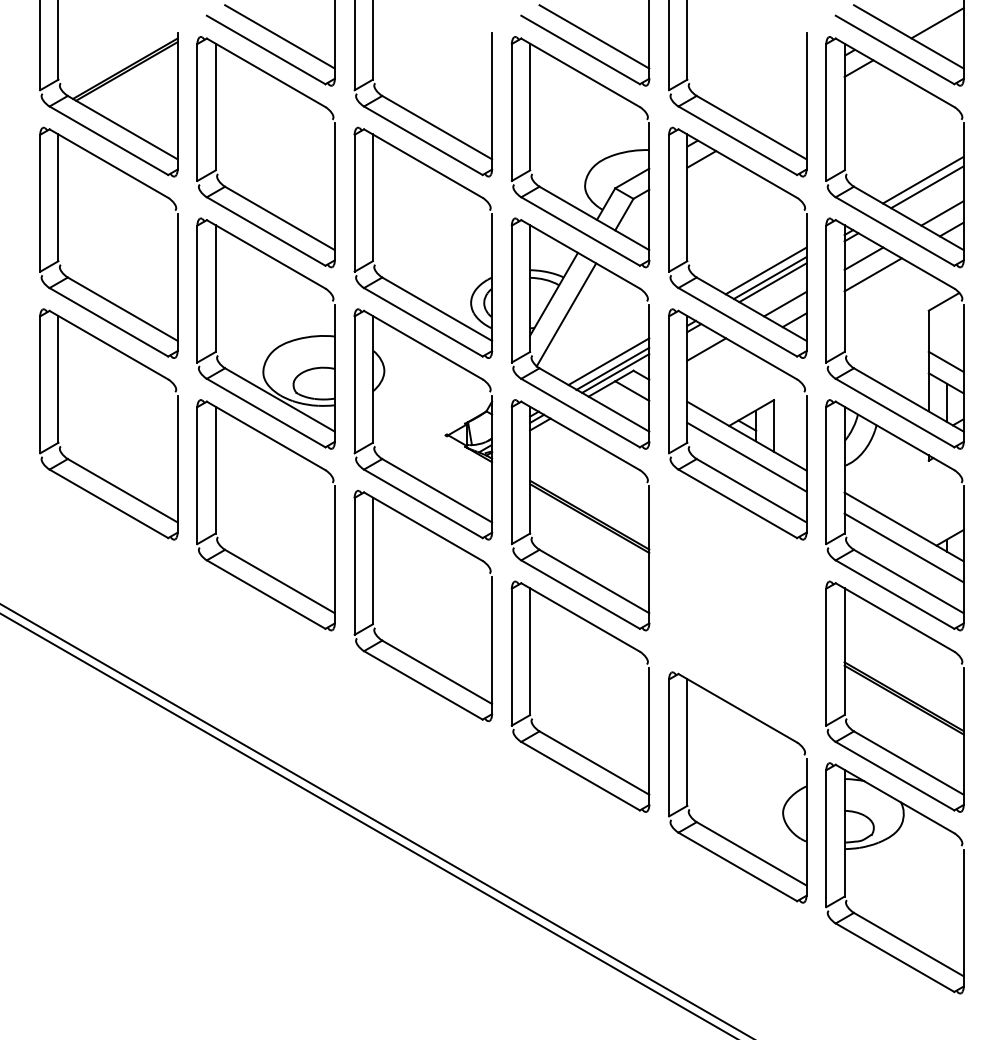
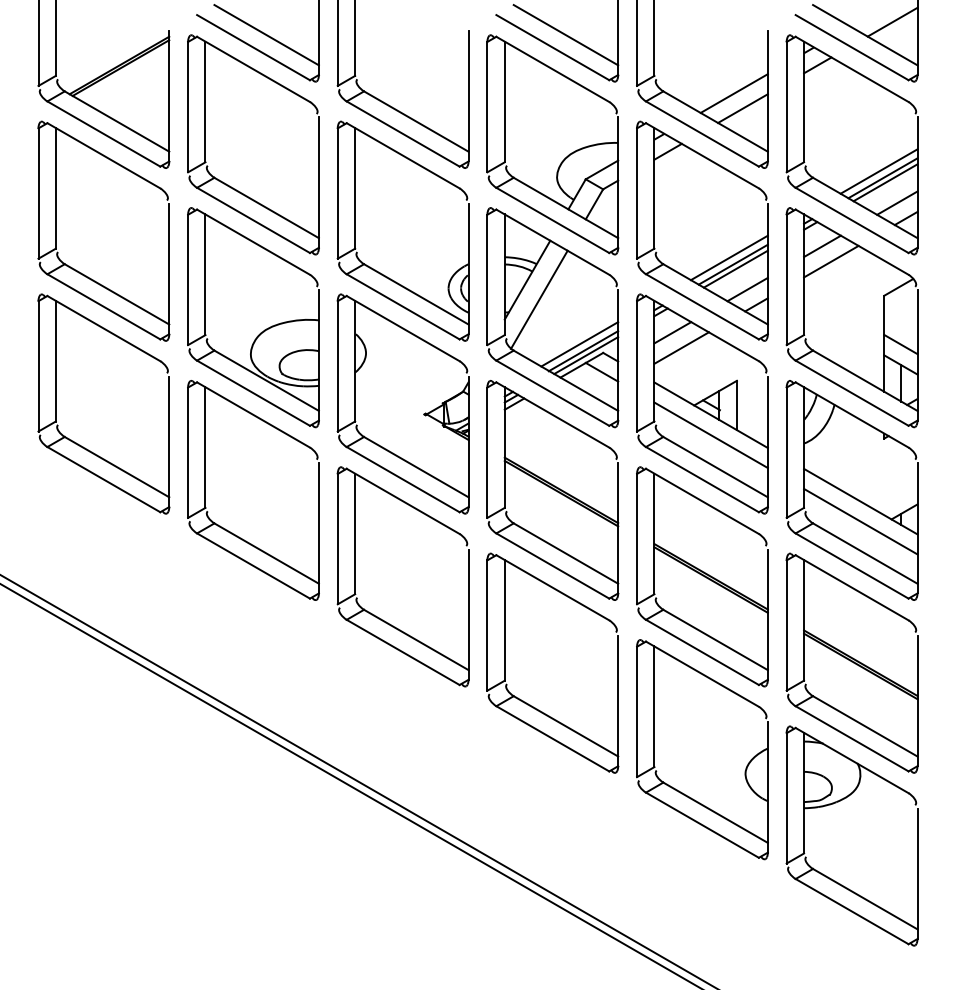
line: (770, 97) -> (733, 92), added
line: (780, 113) -> (743, 108), added
line: (929, 191) -> (884, 182), added
line: (715, 365) -> (681, 347), added
part: (737, 606) -> (702, 577), added

